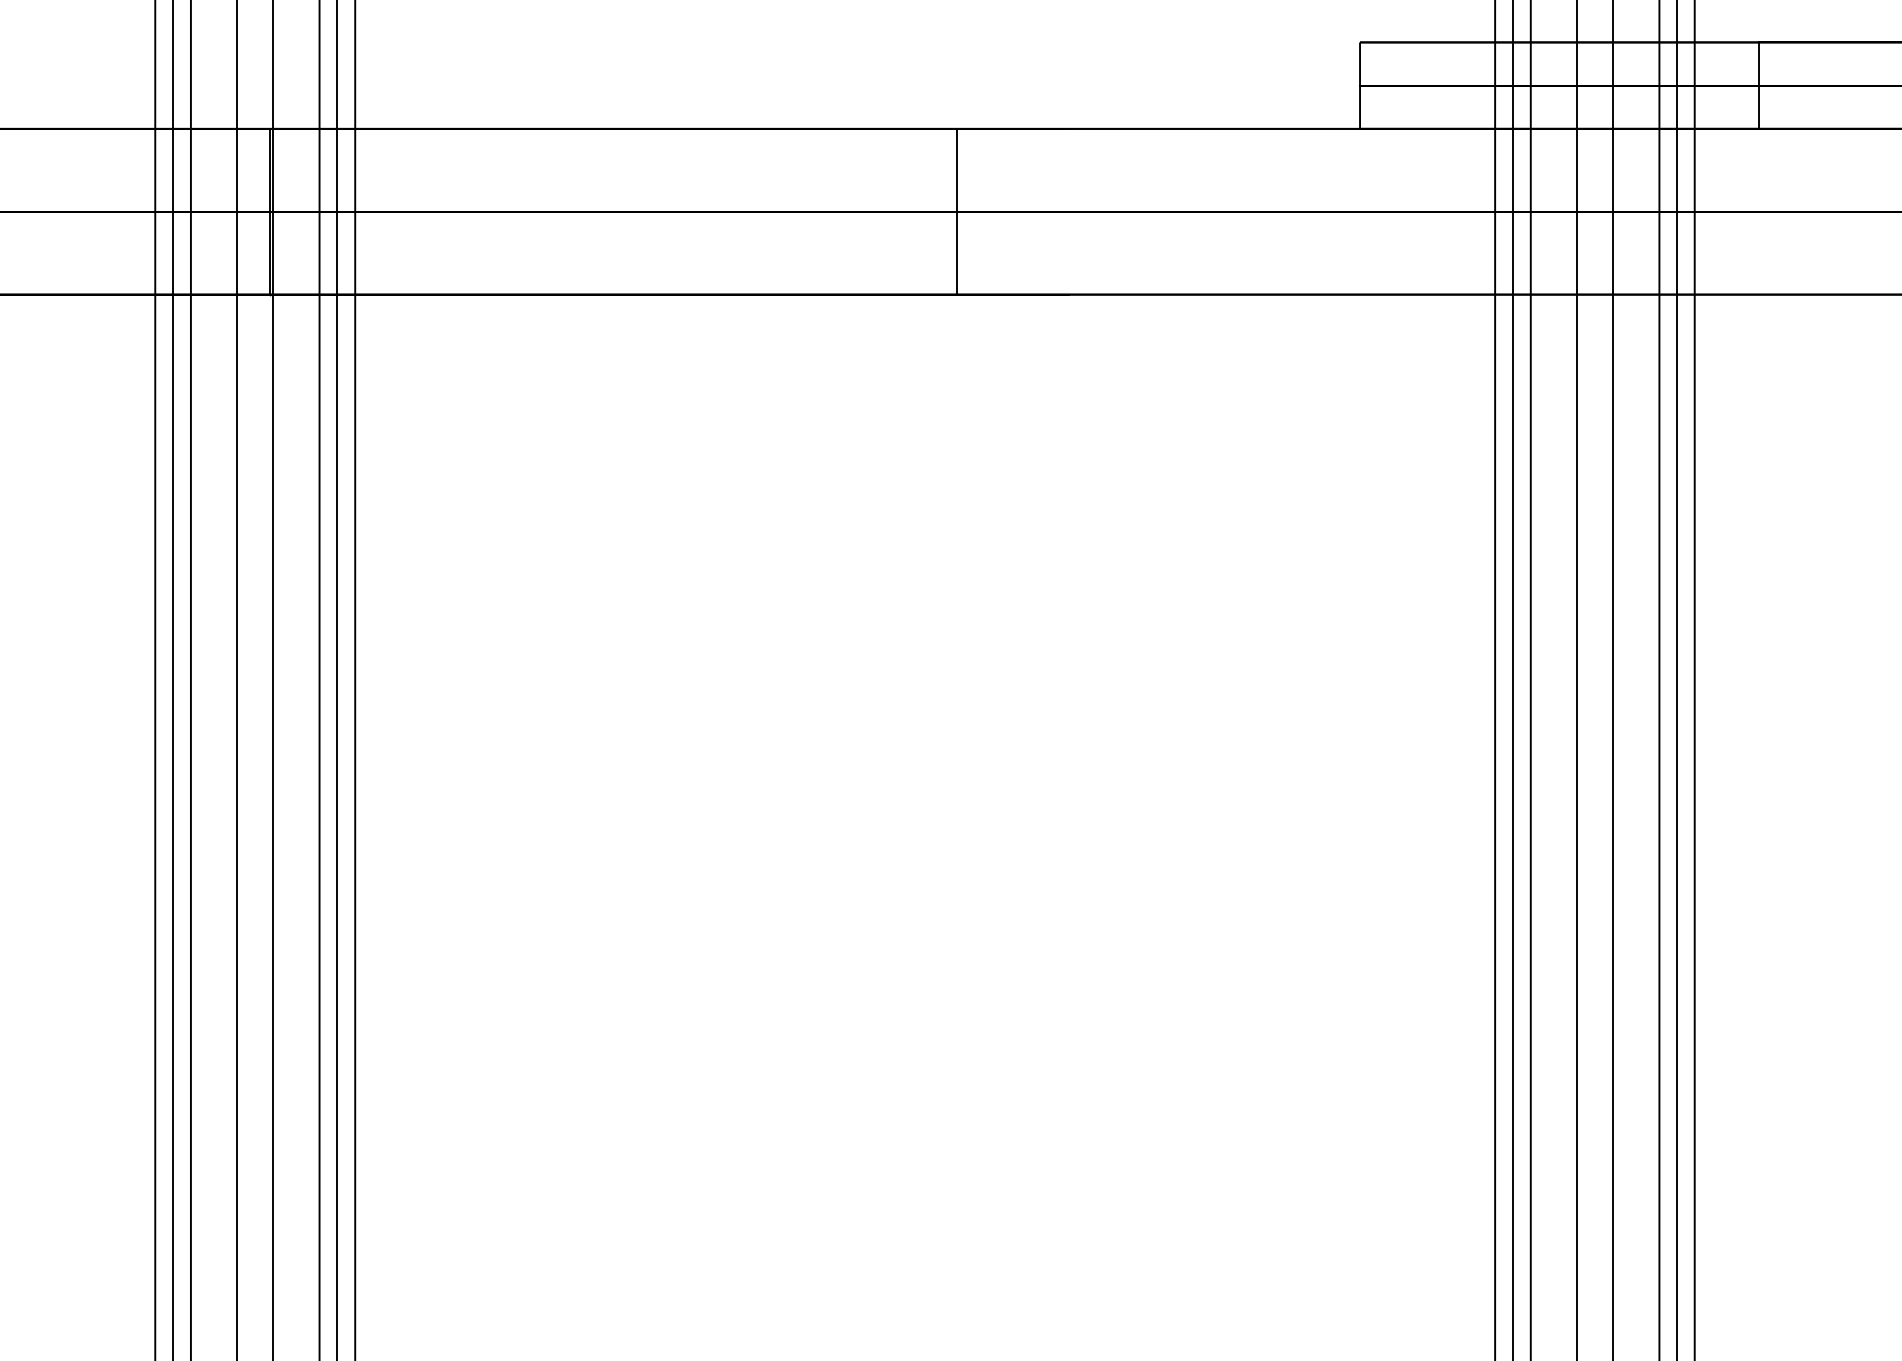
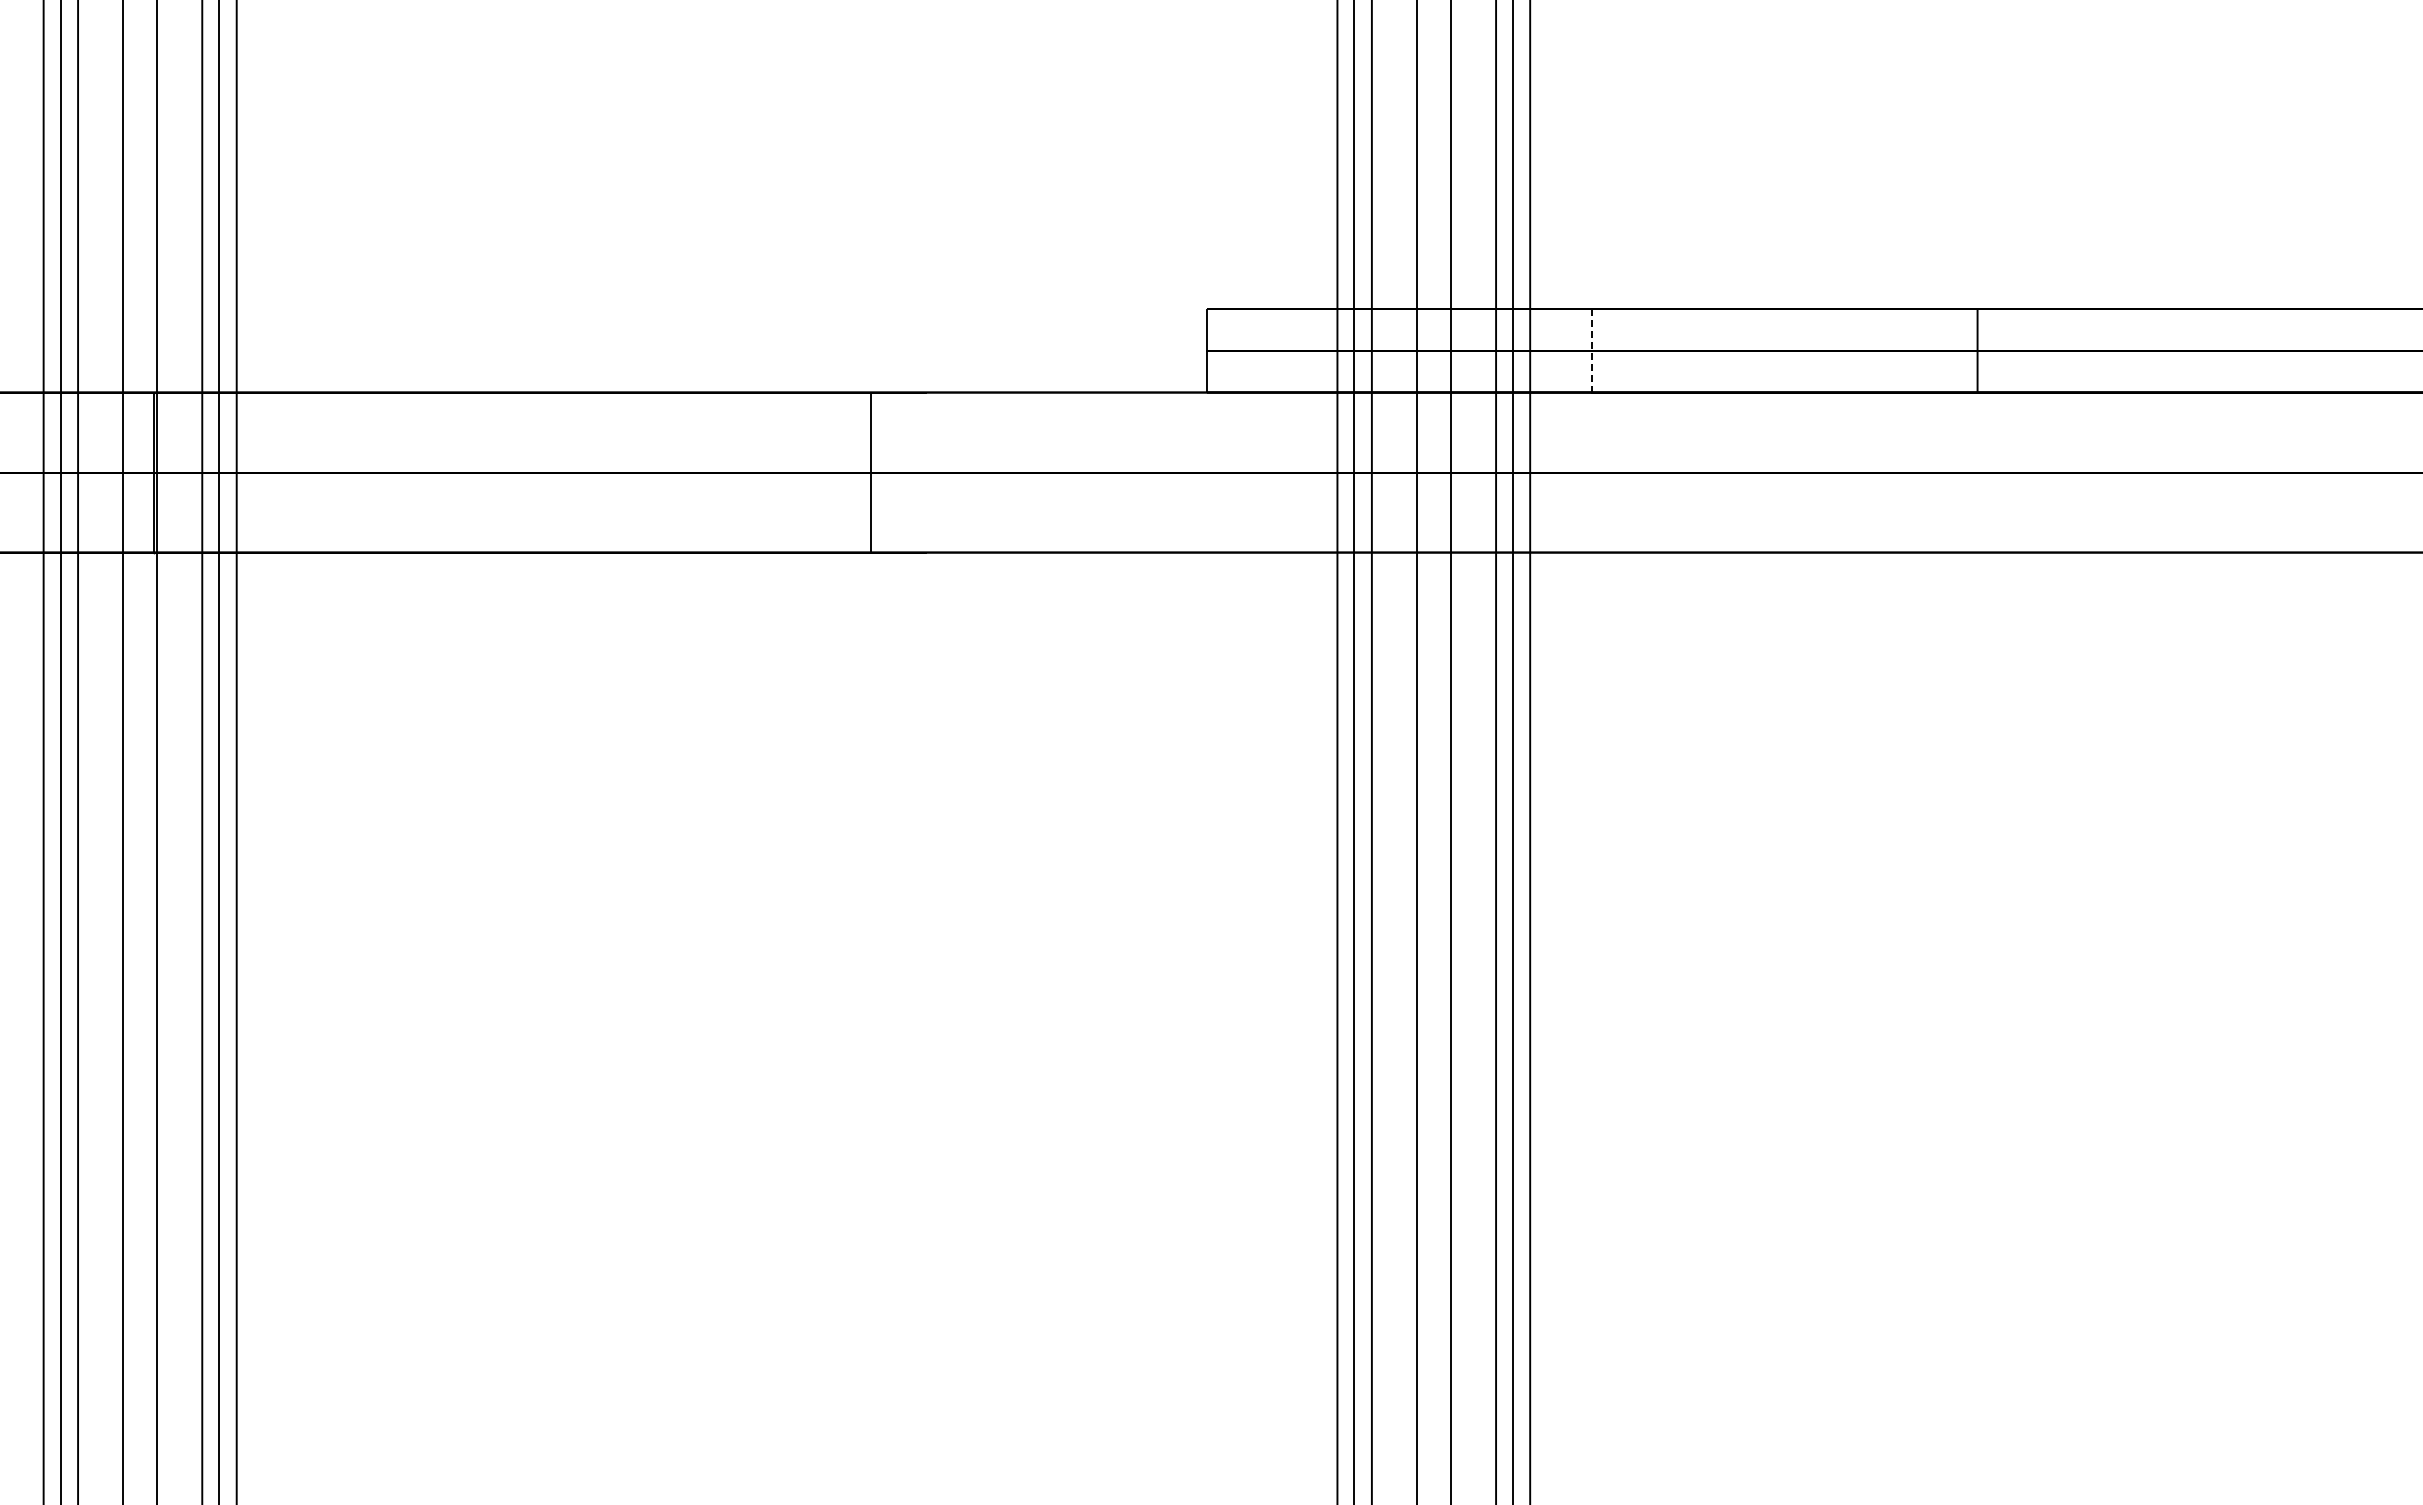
line: (1759, 85) -> (1592, 350), solid -> dashed
line: (957, 211) -> (871, 472), moved

